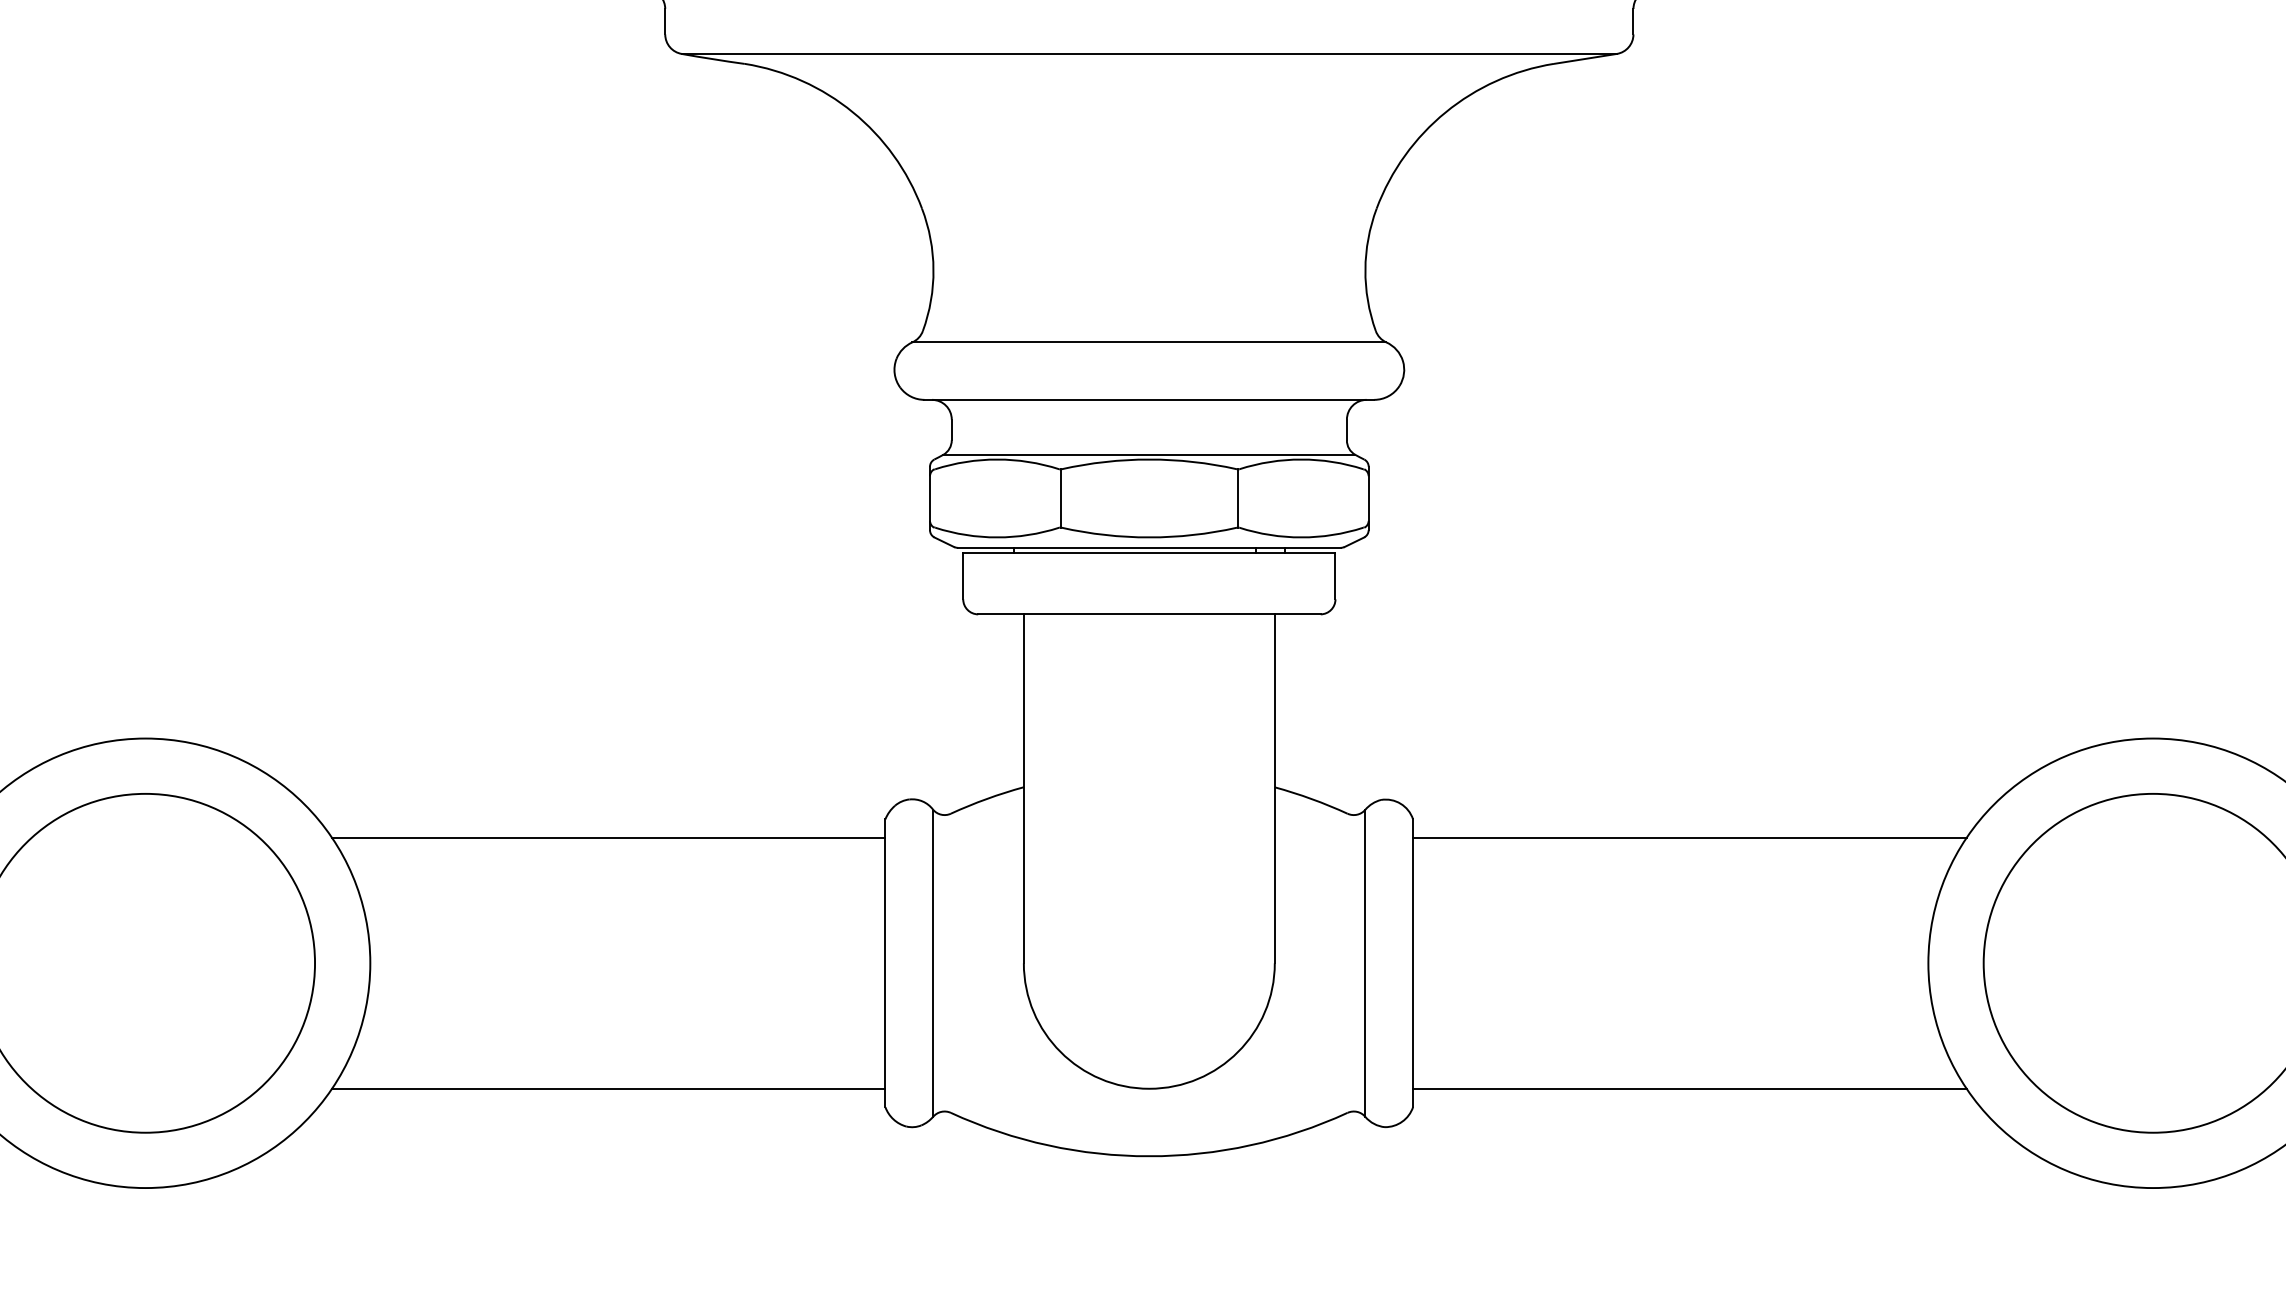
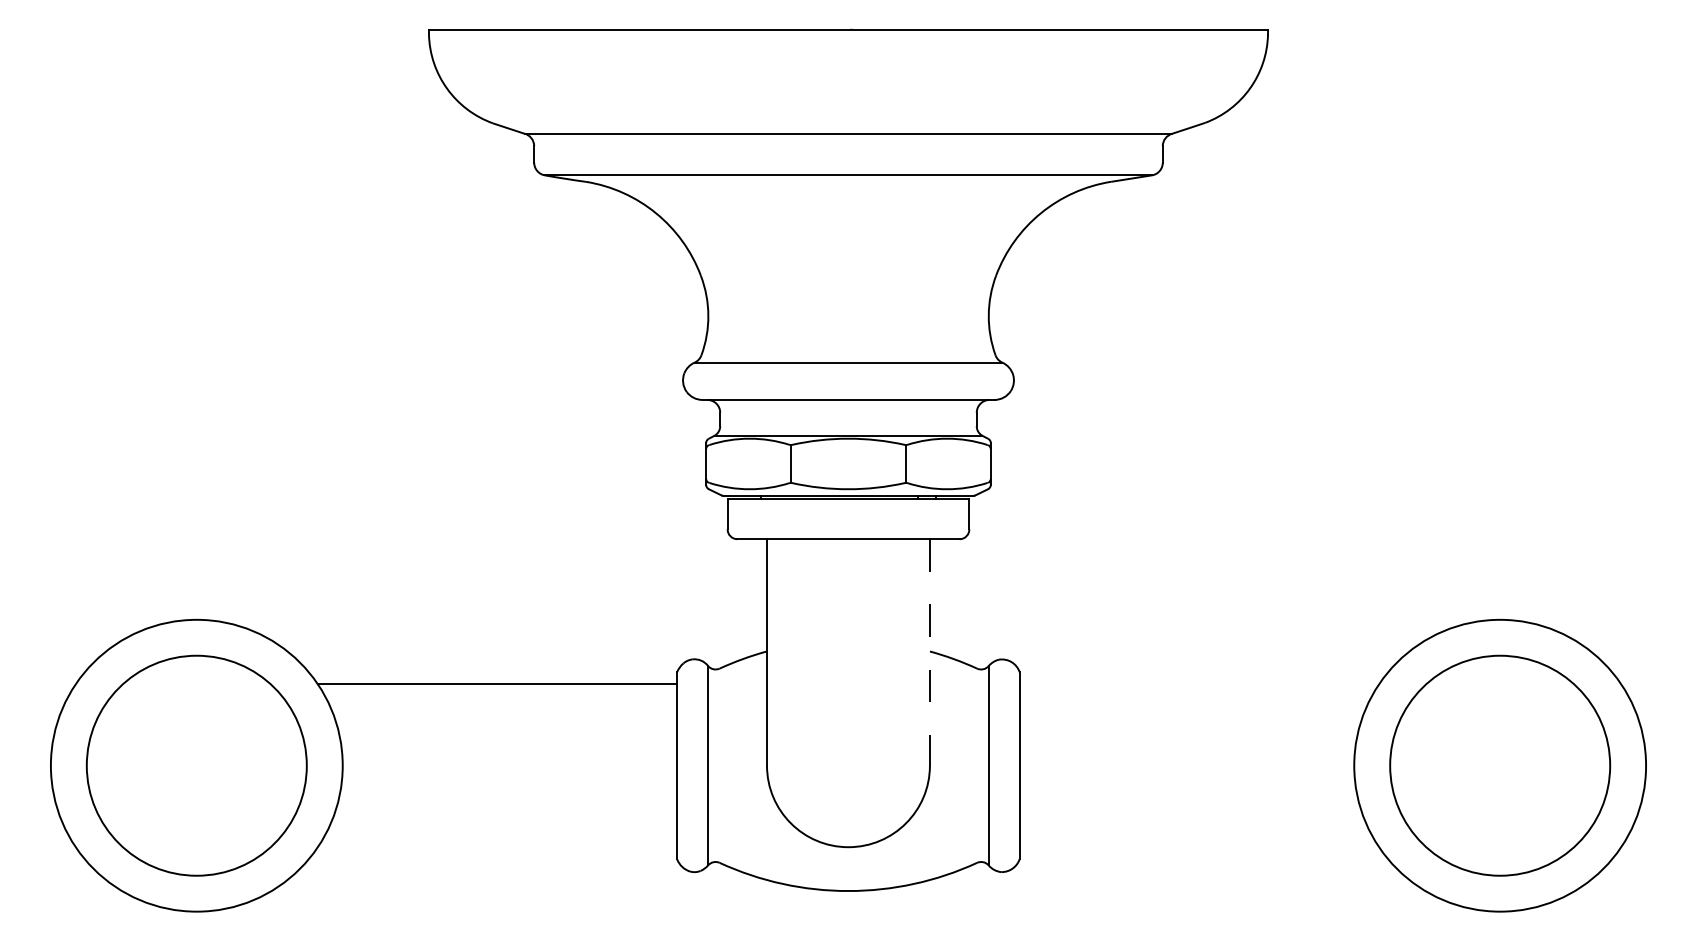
line: (1274, 788) -> (929, 652), solid -> dashed
line: (1690, 838) -> (1199, 684), removed
line: (608, 1089) -> (497, 847), removed
line: (1690, 1089) -> (1199, 847), removed

